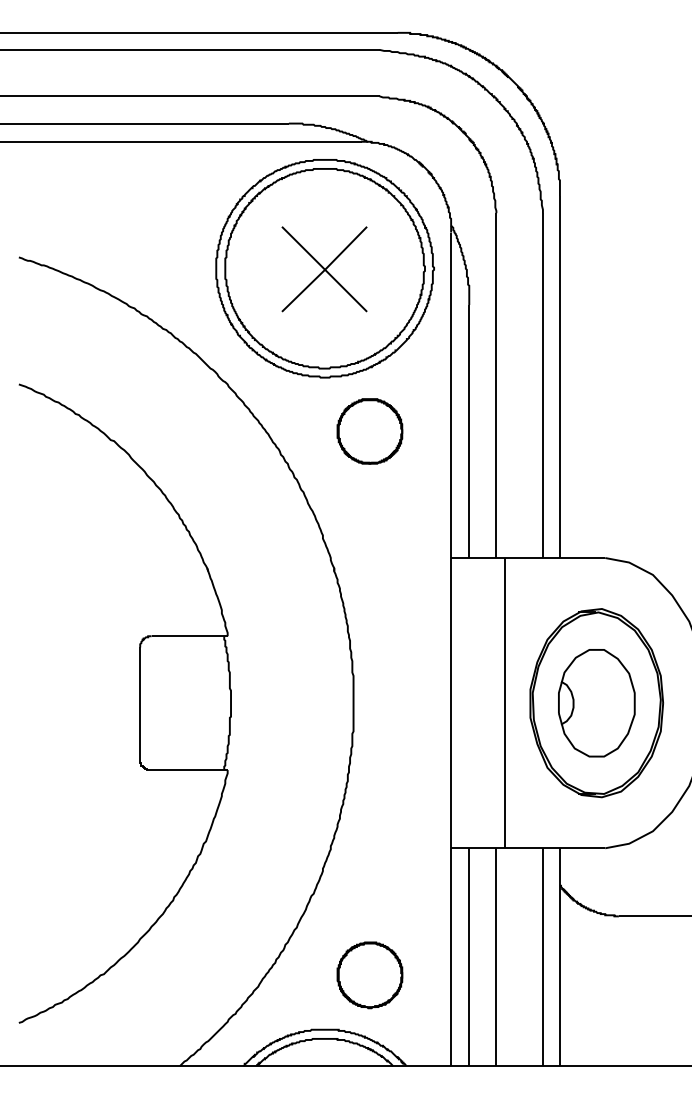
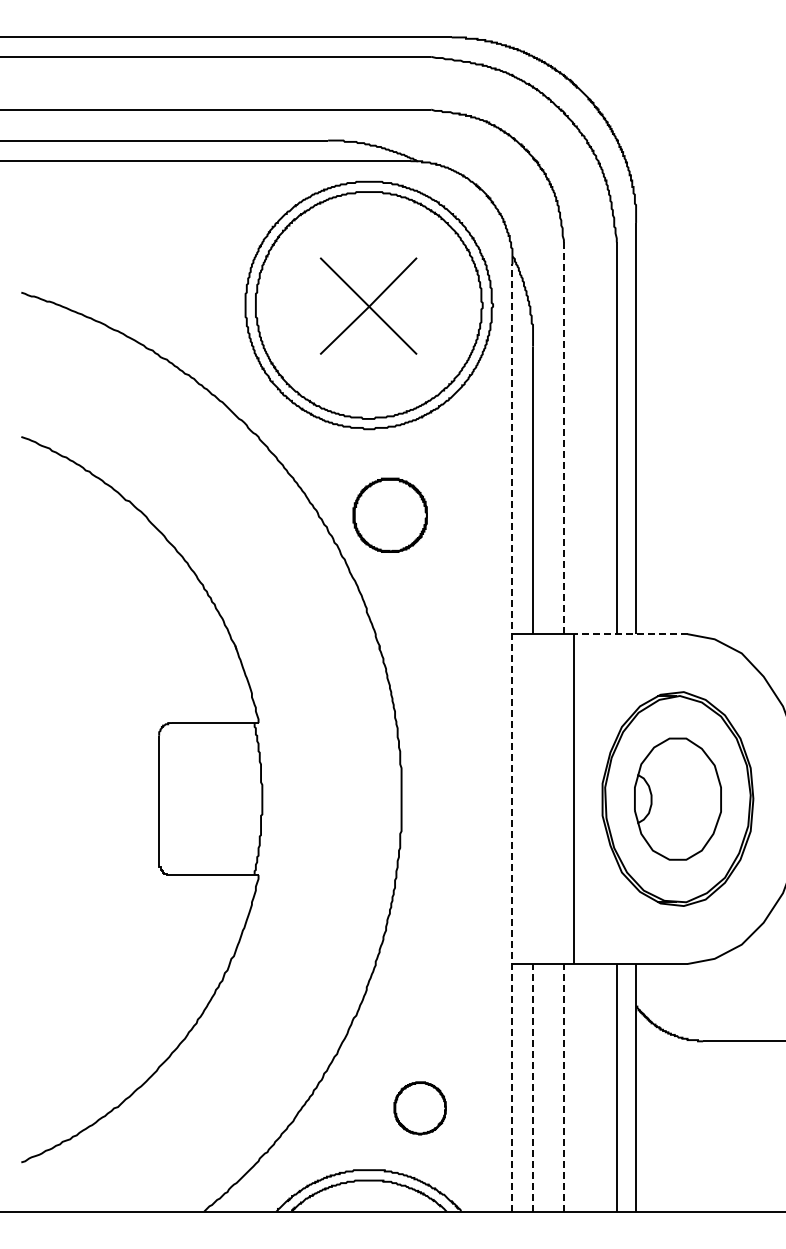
line: (496, 385) -> (563, 438), solid -> dashed
part: (369, 430) -> (389, 514), moved
line: (555, 558) -> (630, 634), solid -> dashed
line: (451, 648) -> (512, 737), solid -> dashed
line: (469, 956) -> (533, 1087), solid -> dashed
line: (496, 956) -> (563, 1087), solid -> dashed
part: (369, 975) -> (419, 1108), size x0.7

